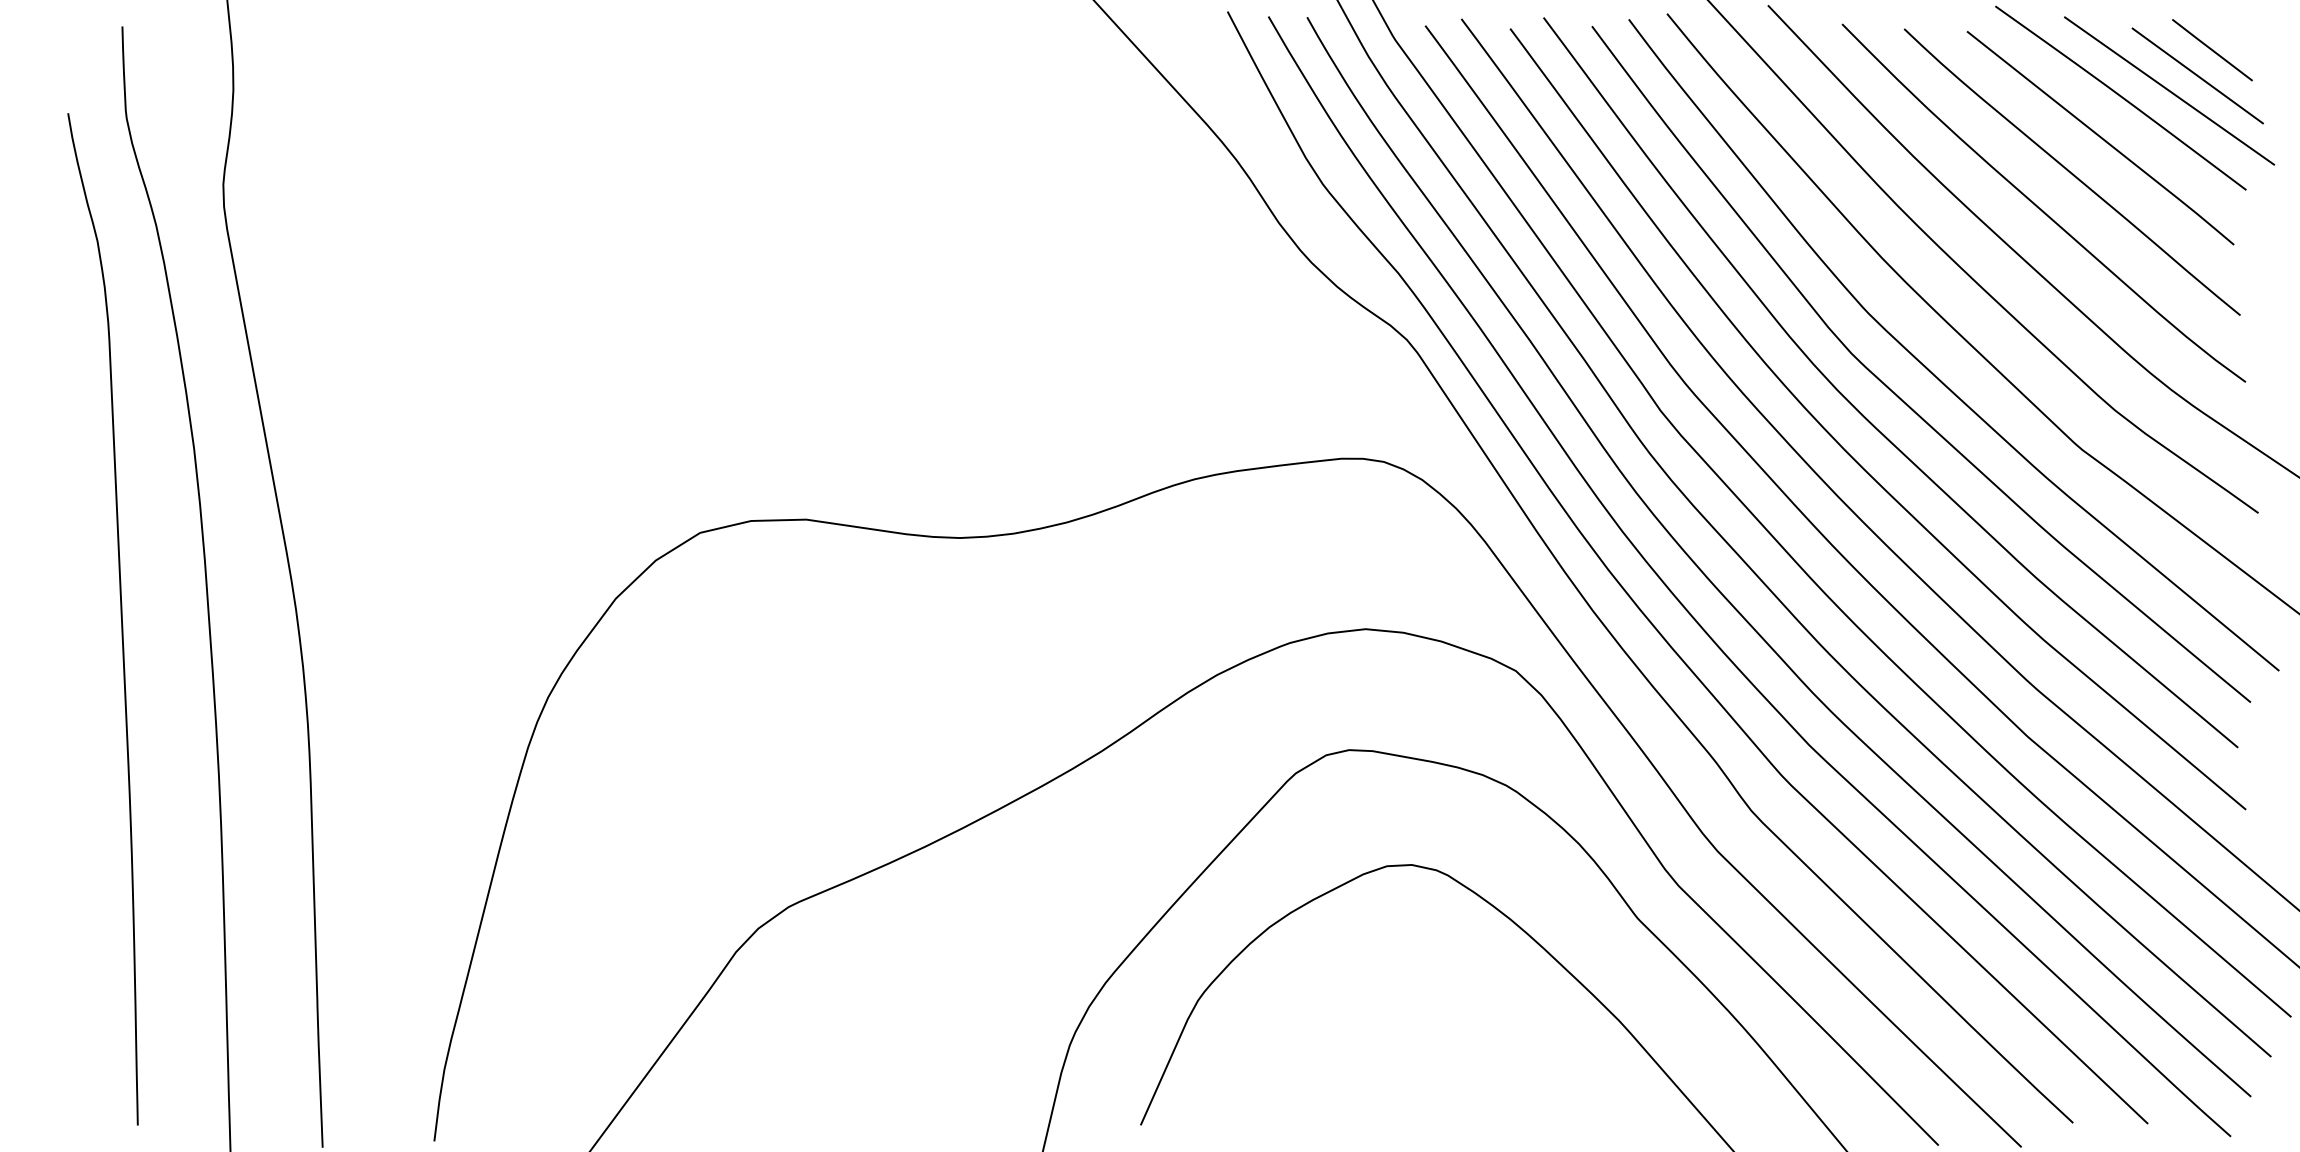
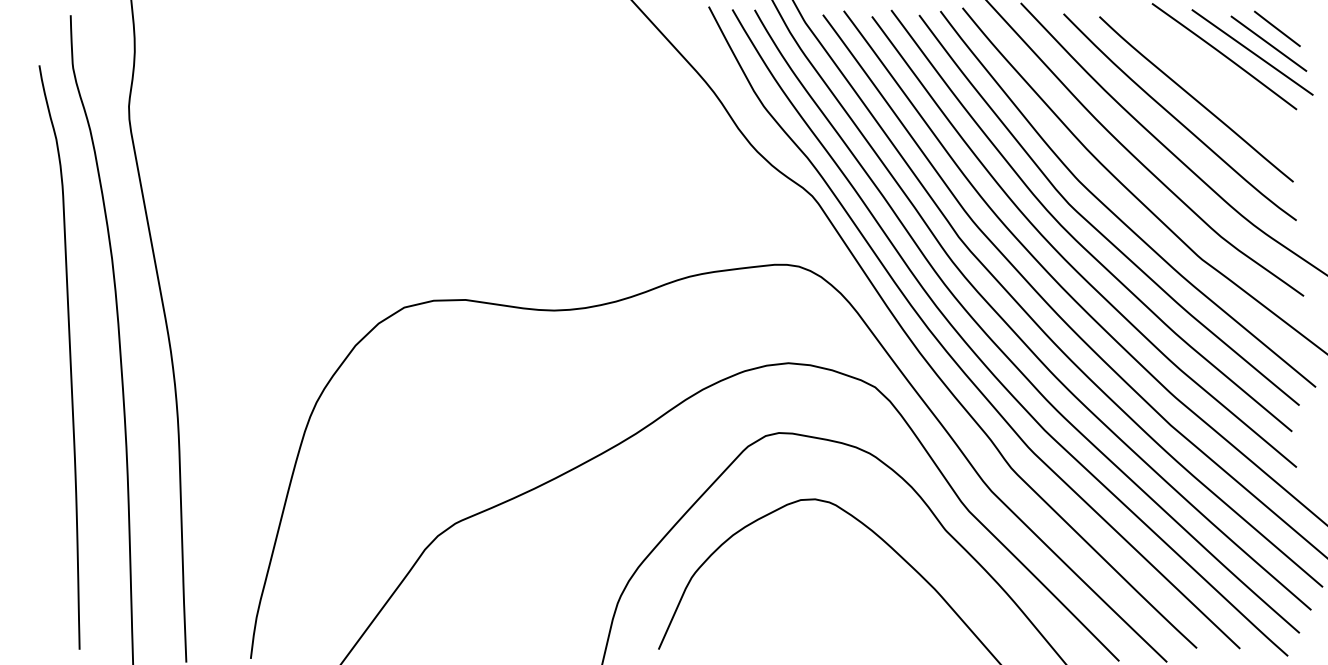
line: (2100, 137) -> (1212, 79), removed

